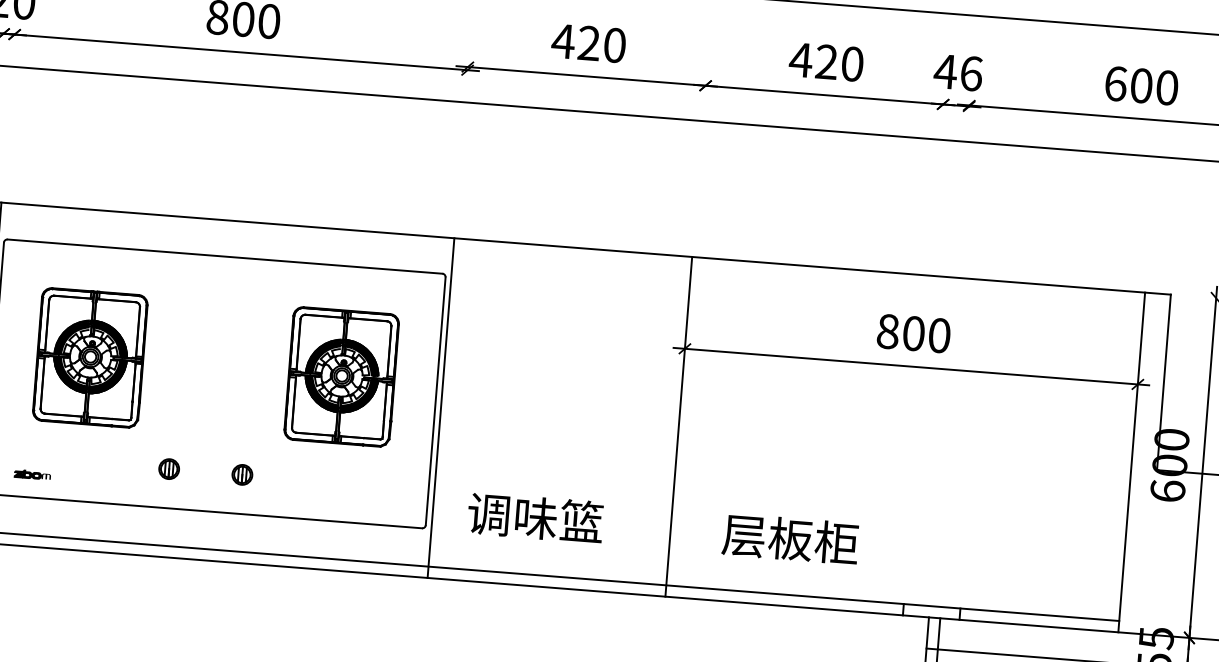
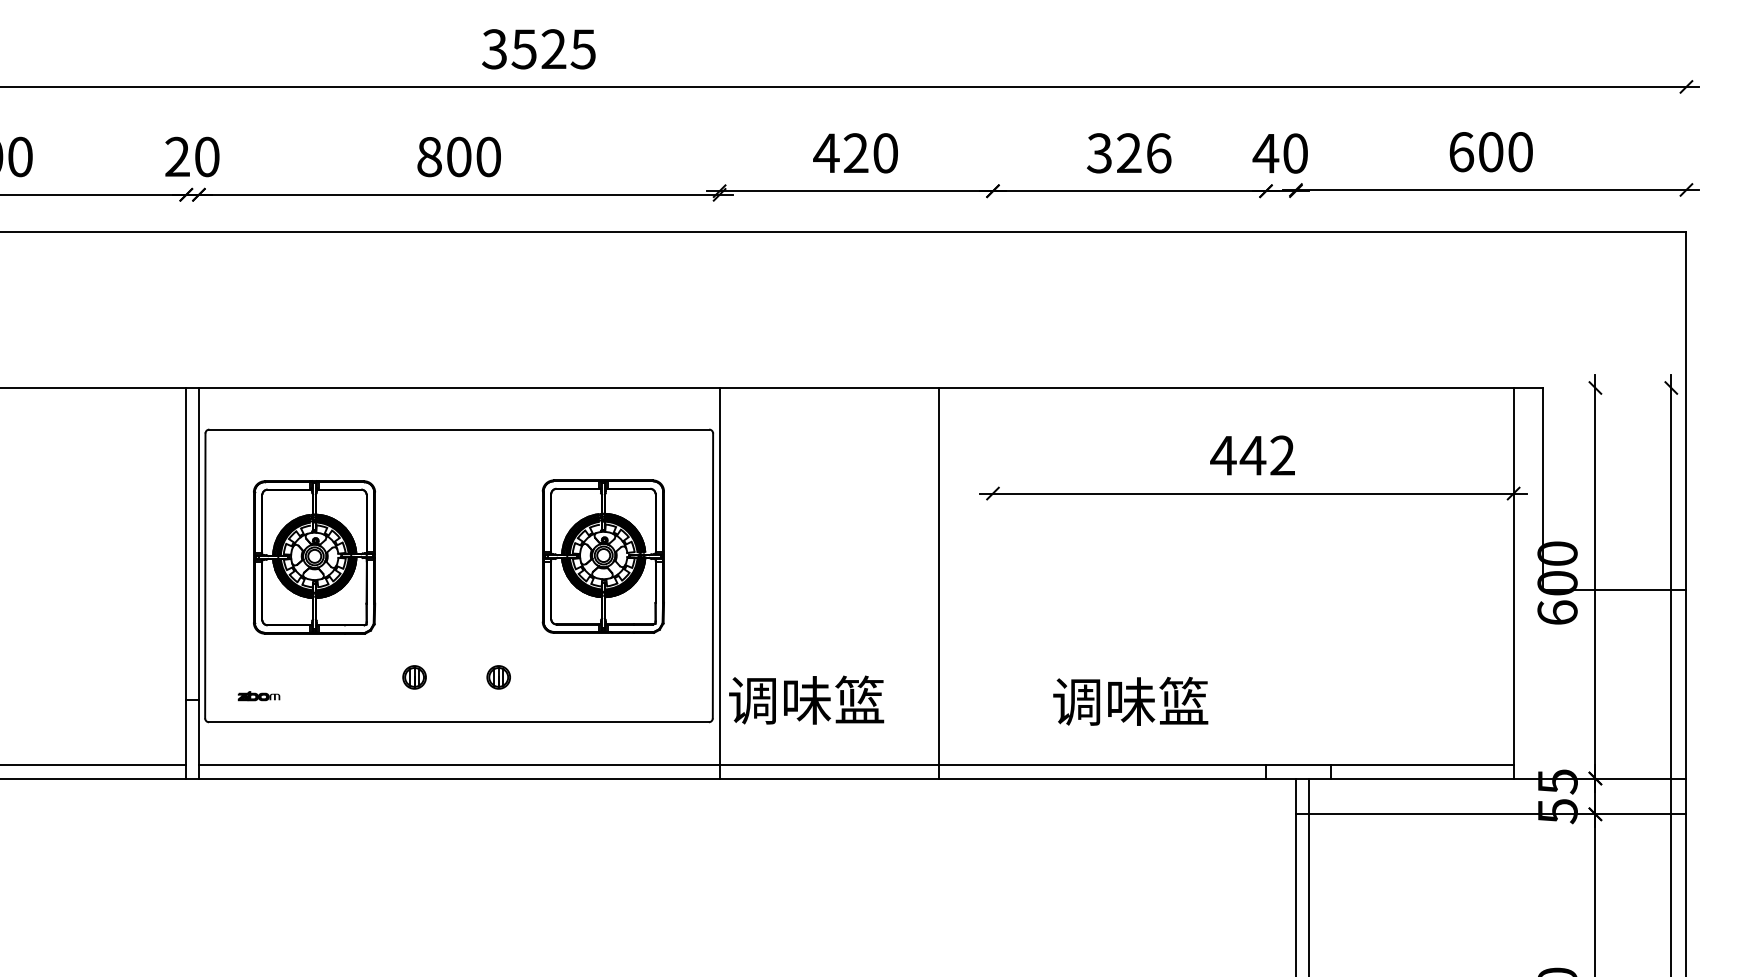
text: (826, 62) -> (1128, 153), 420 -> 326
text: (971, 73) -> (1295, 153), 46 -> 40
text: (913, 333) -> (1252, 455), 800 -> 442
line: (678, 427) -> (938, 583), moved
text: (535, 517) -> (806, 699), moved
text: (790, 539) -> (1130, 701), 层板柜 -> 调味篮

